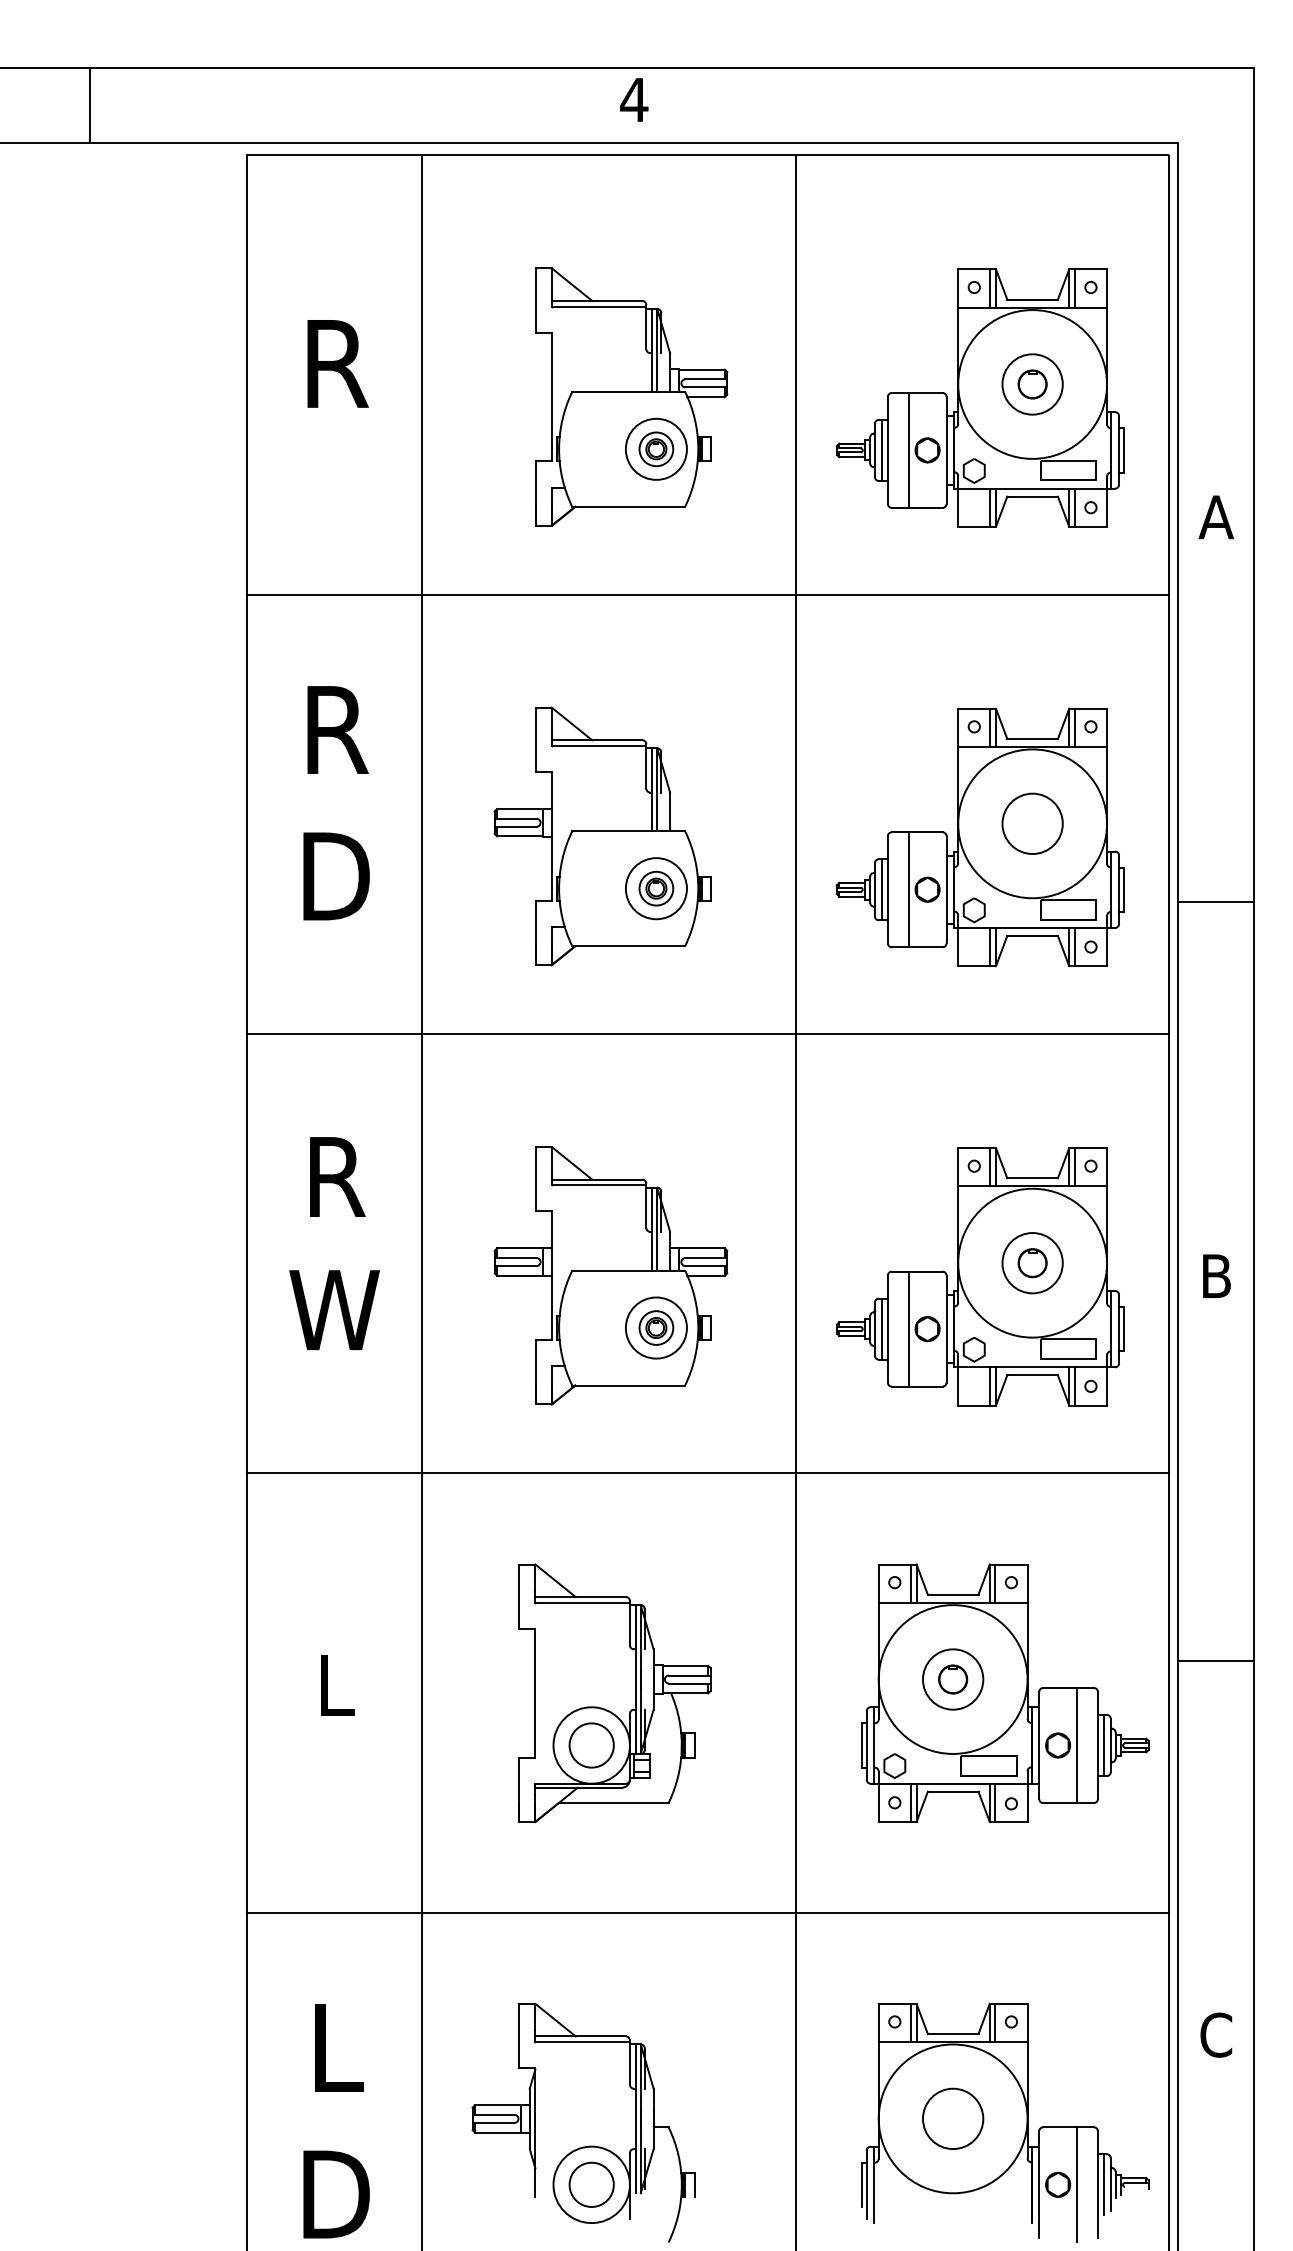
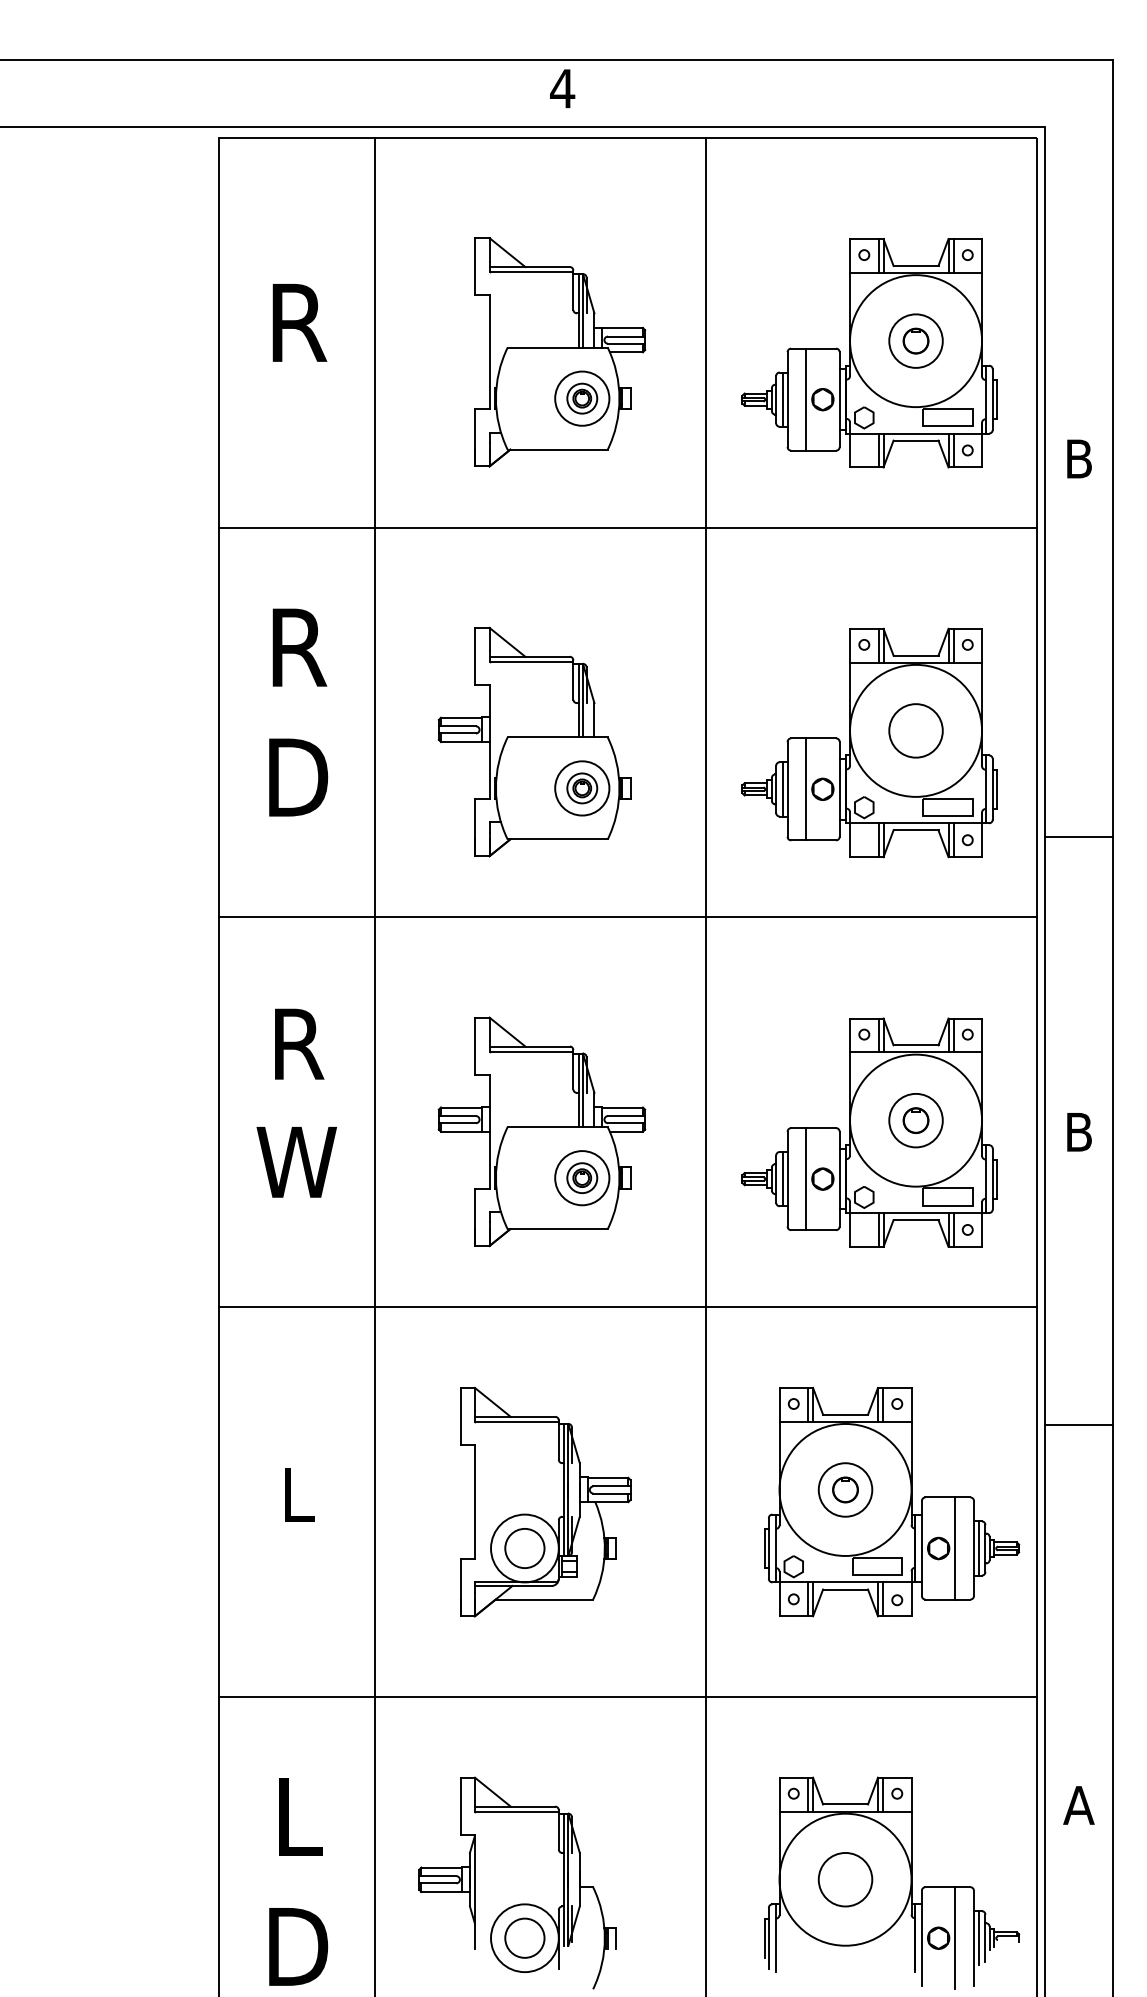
line: (90, 105) -> (80, 93), removed
text: (1215, 517) -> (1078, 459), A -> B
line: (1216, 902) -> (1079, 837), moved
line: (1216, 1661) -> (1079, 1425), moved
text: (1216, 2034) -> (1079, 1804), C -> A

